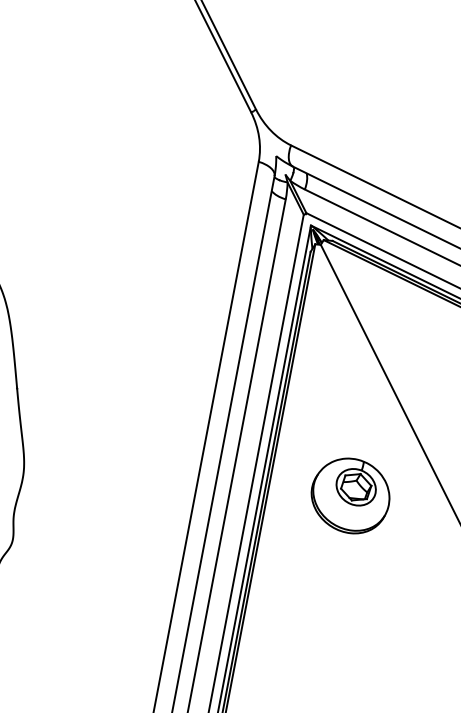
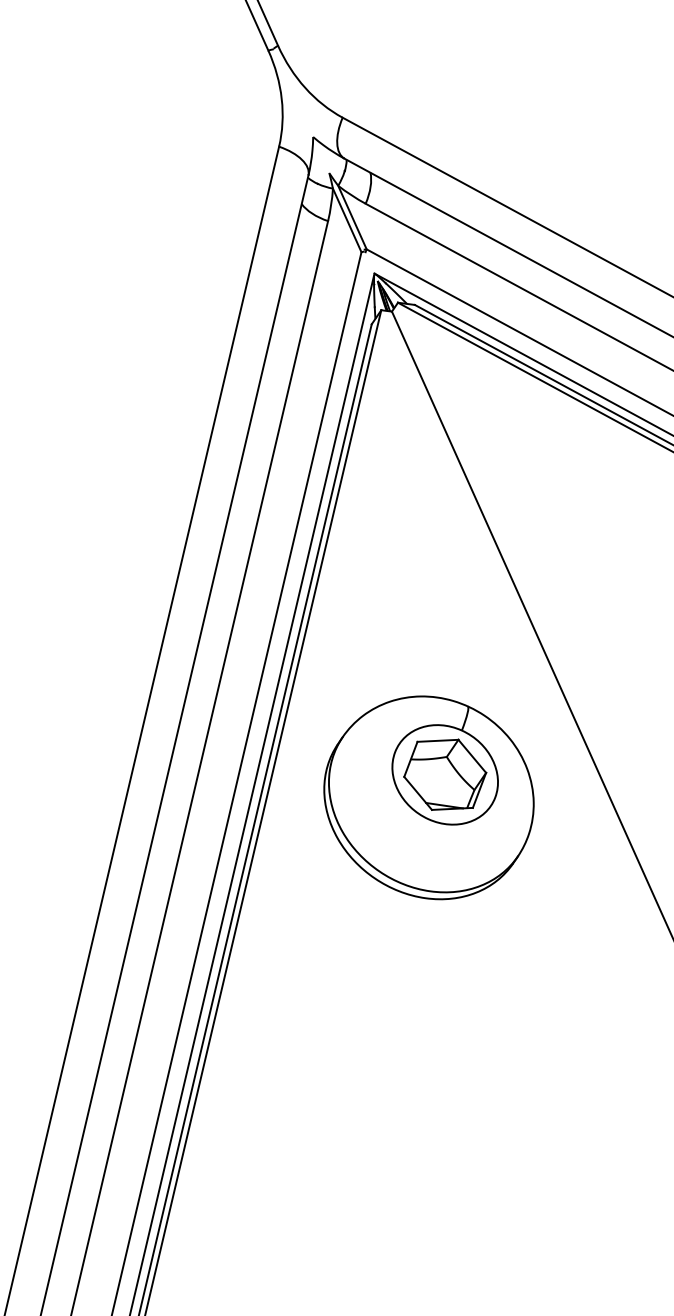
part: (350, 495) -> (428, 796), size x1.4

